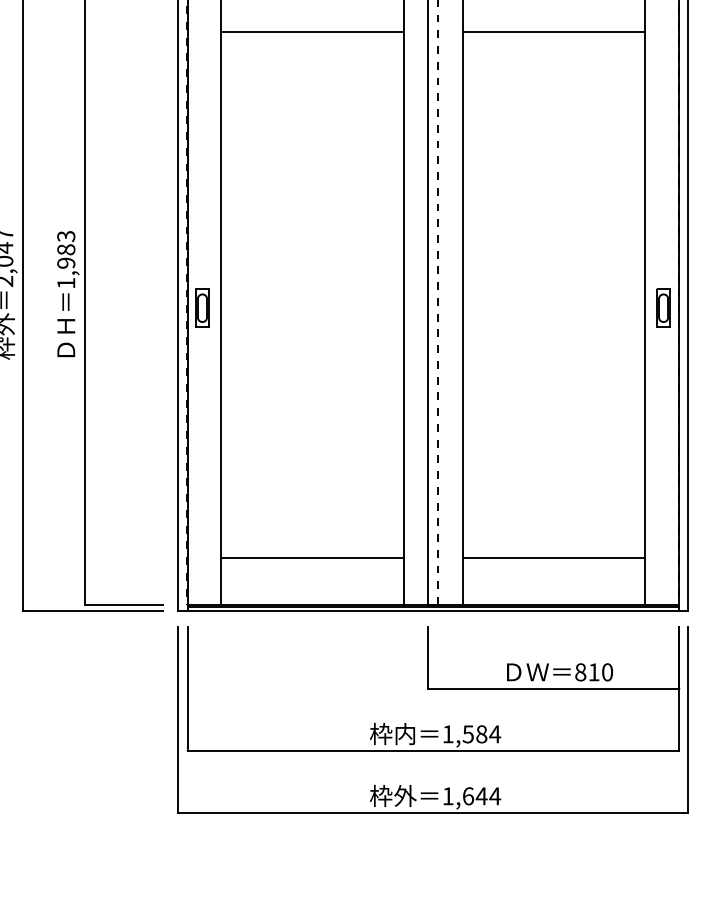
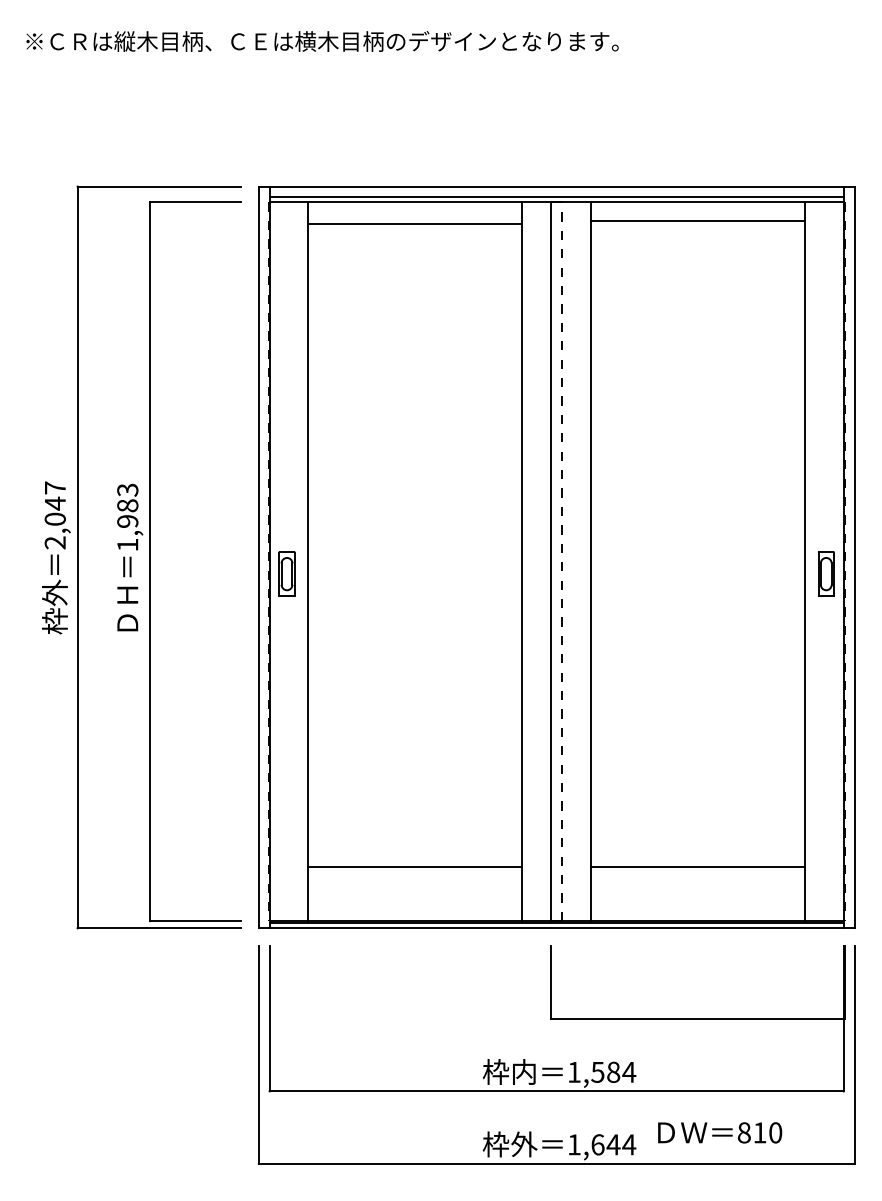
line: (312, 32) -> (415, 224), moved
line: (553, 32) -> (697, 221), moved
text: (560, 672) -> (720, 1132), moved

